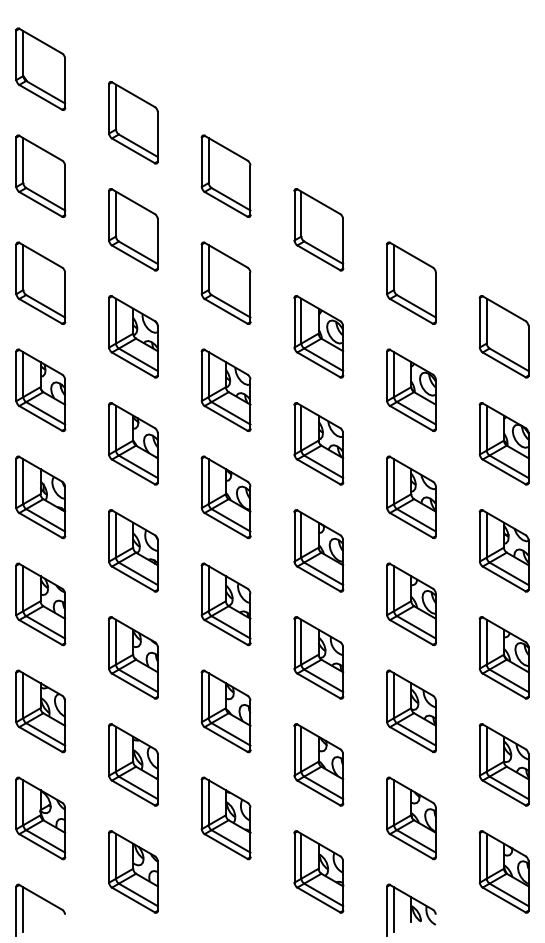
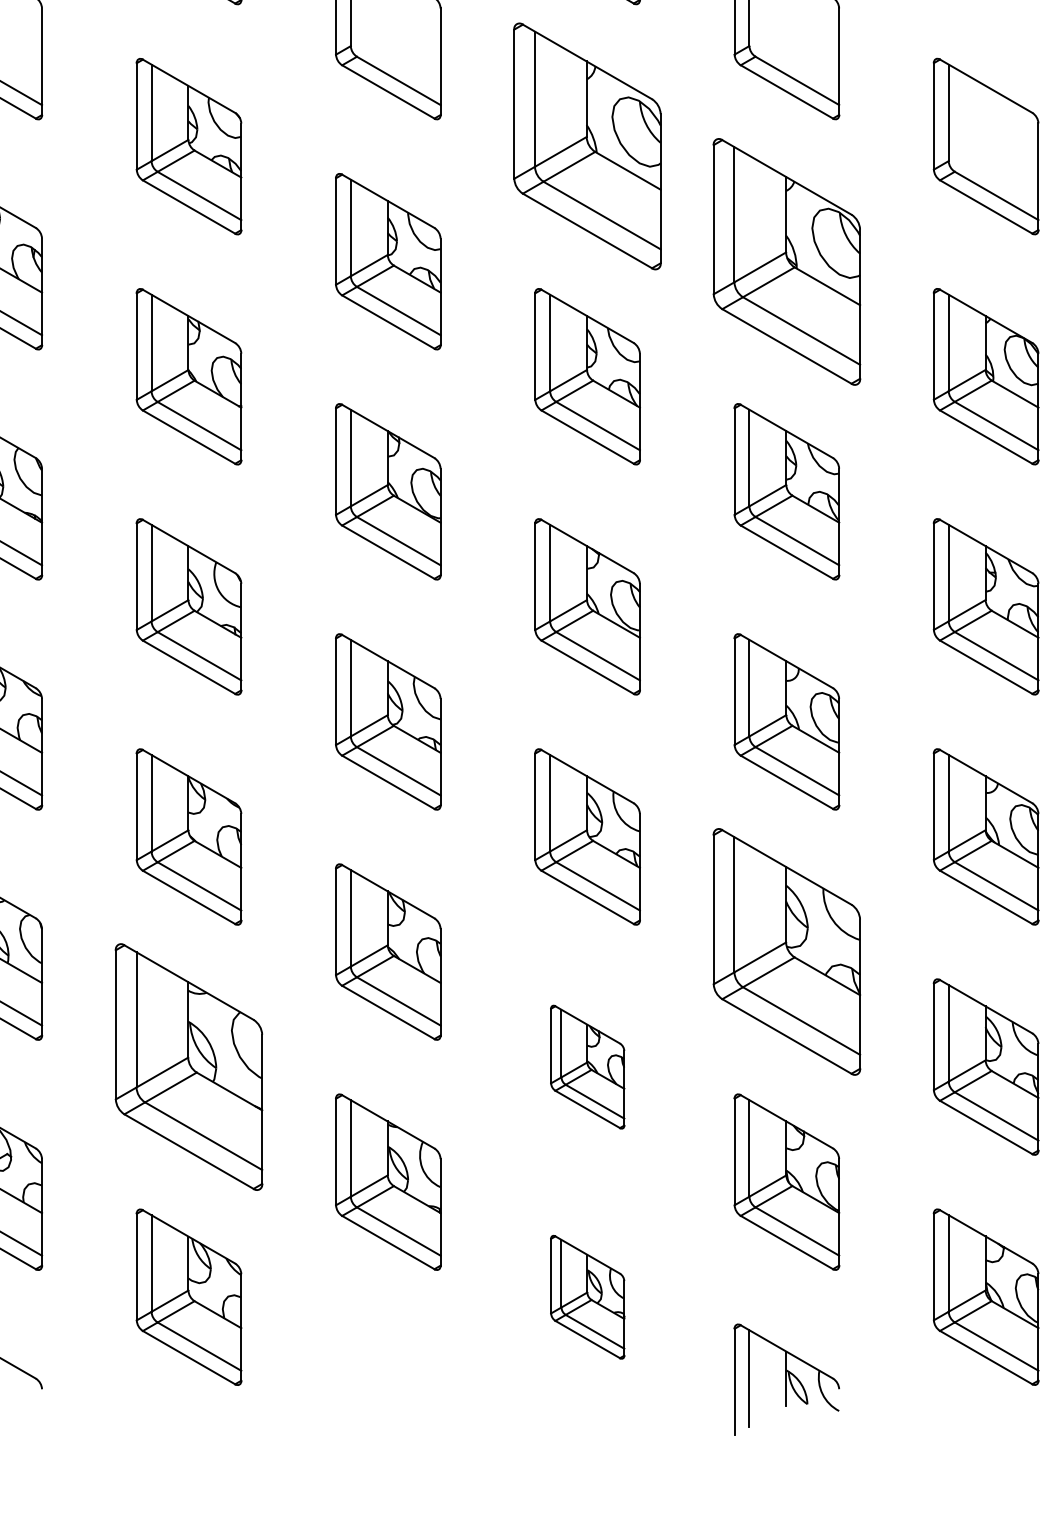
part: (318, 336) -> (586, 145), size x1.4
part: (411, 389) -> (786, 259), size x1.4
part: (411, 711) -> (786, 952), size x1.4
part: (133, 764) -> (189, 1066), size x1.4
part: (318, 764) -> (586, 1066), size x0.7
part: (318, 871) -> (586, 1296), size x0.7

